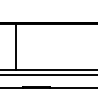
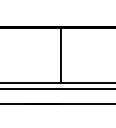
line: (15, 46) -> (60, 55), moved

